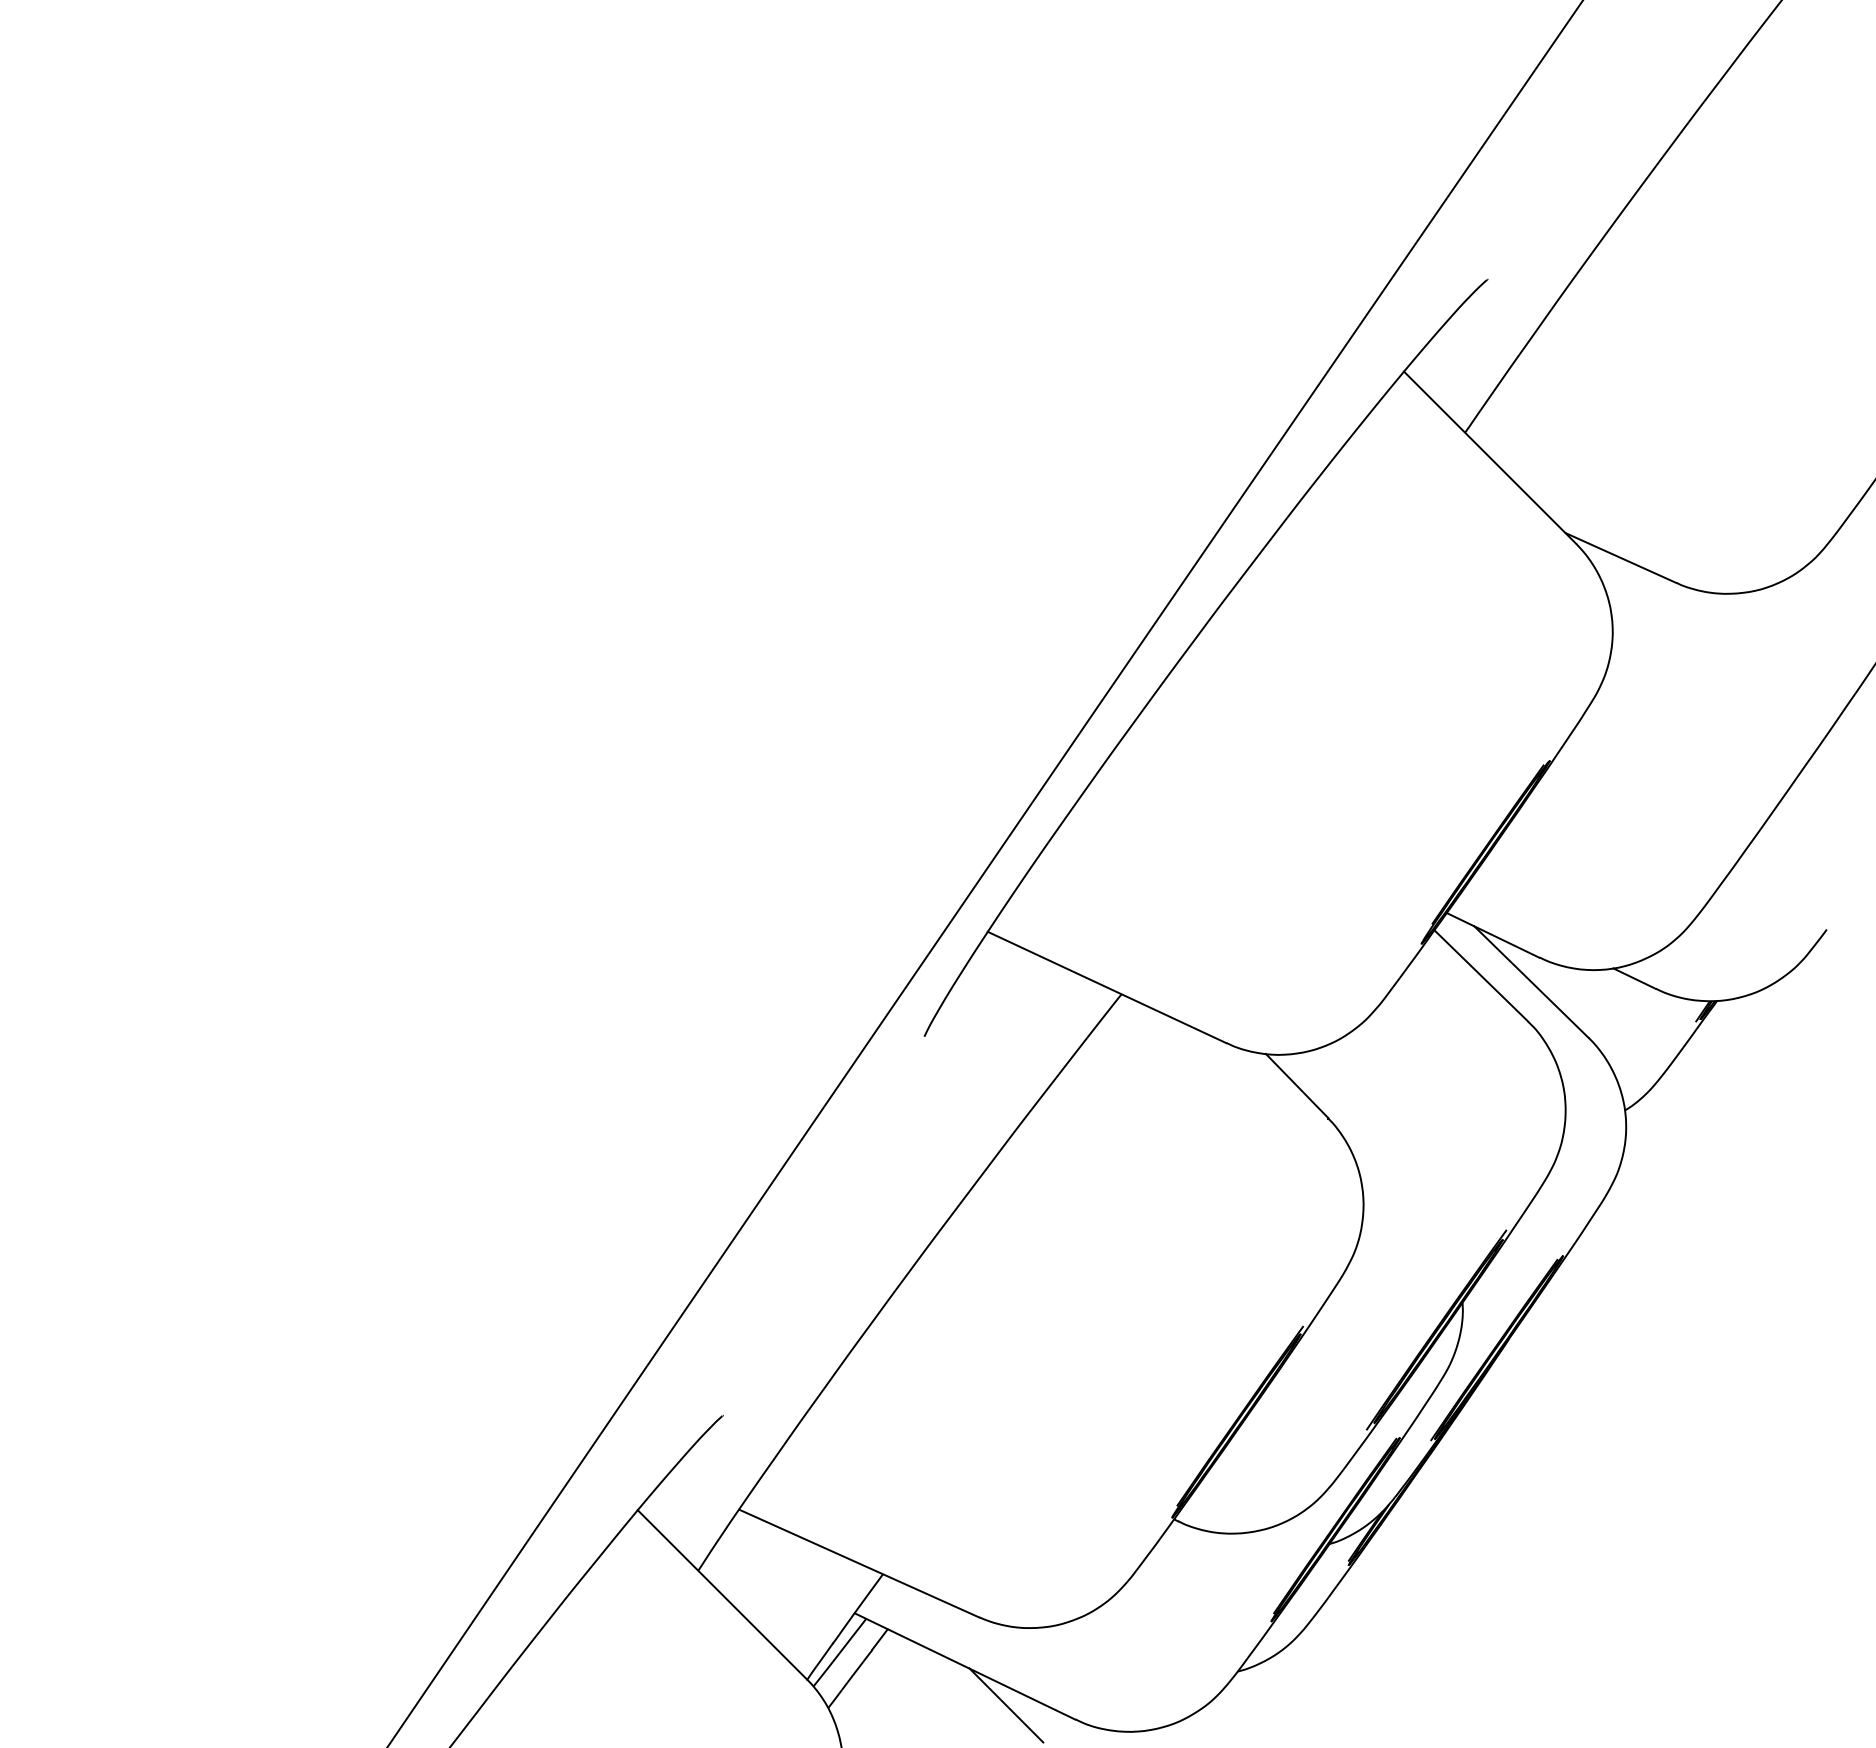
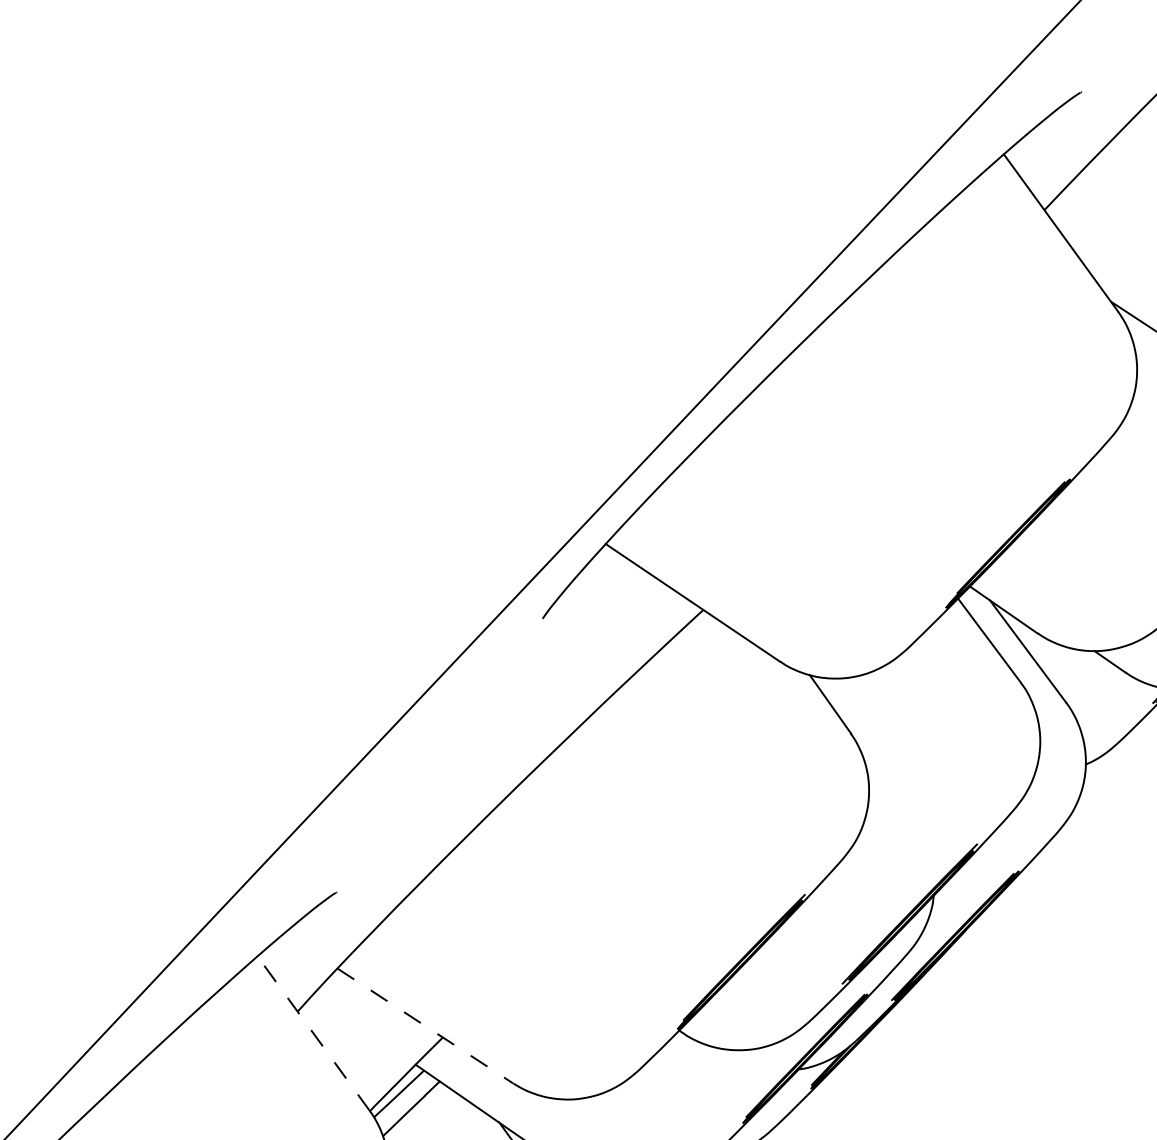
line: (859, 1563) -> (425, 1026), solid -> dashed
line: (722, 1594) -> (313, 1033), solid -> dashed

